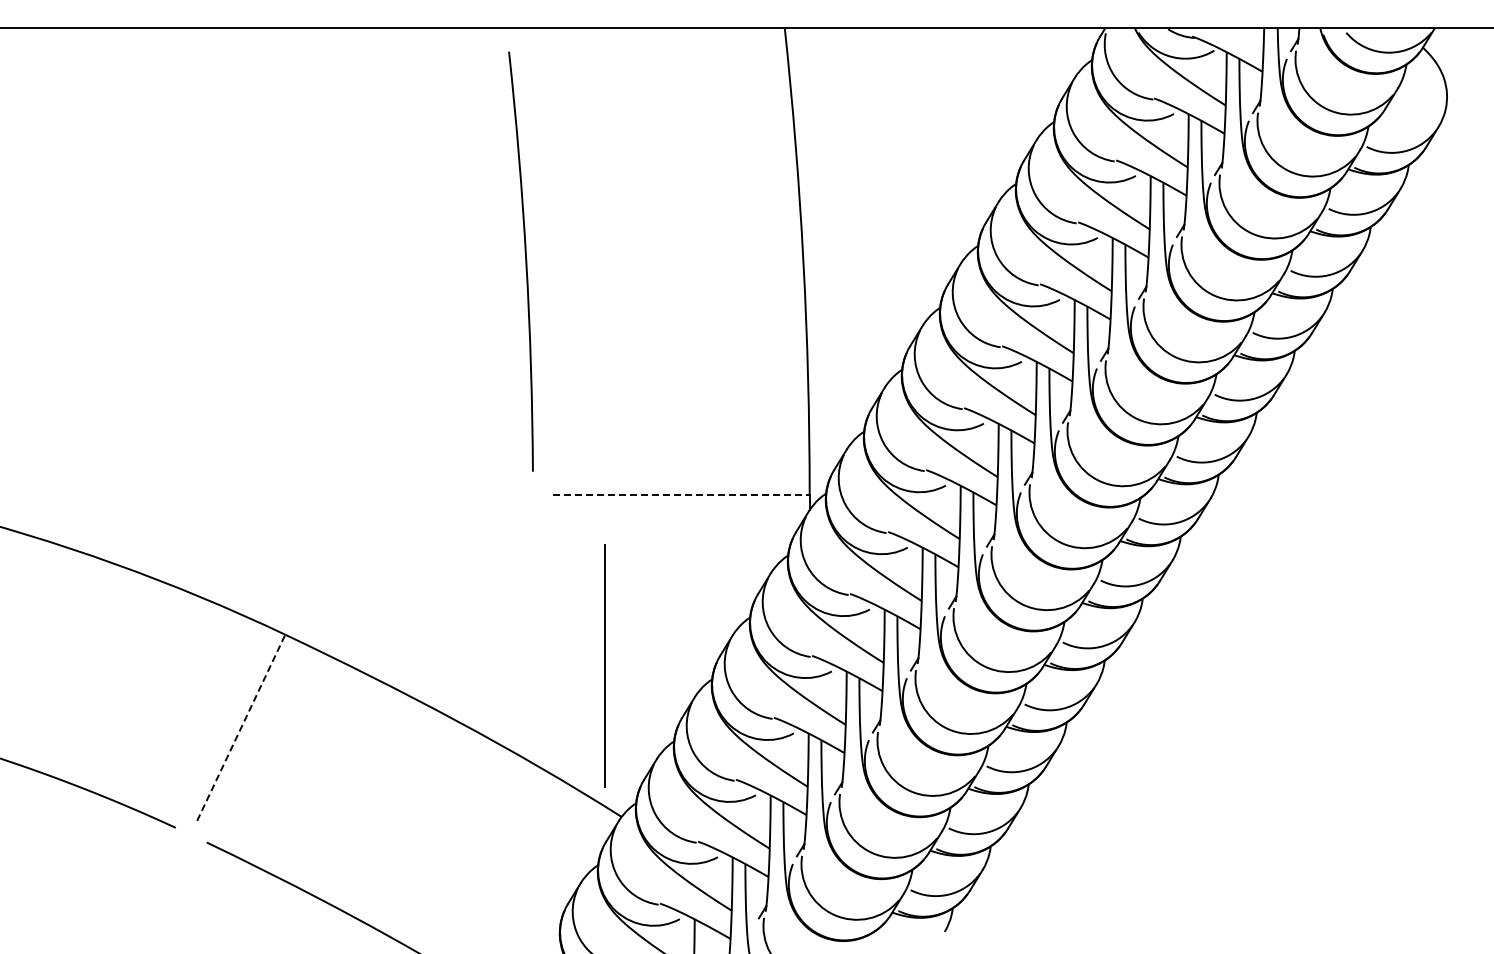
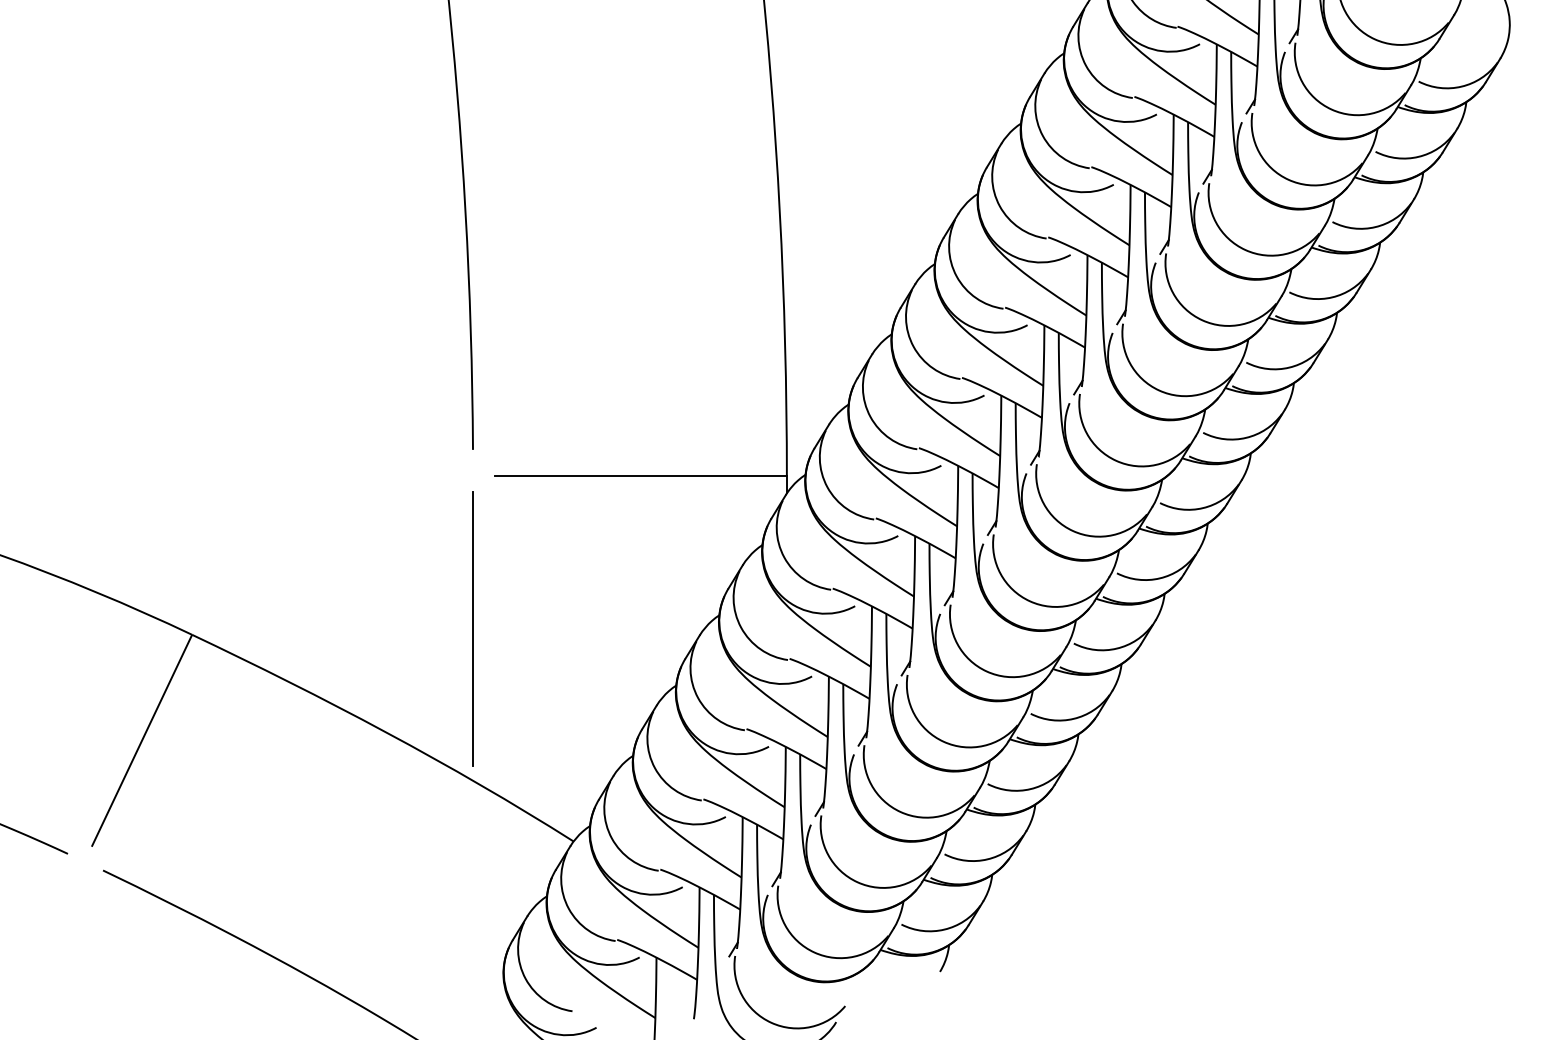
line: (681, 495) -> (641, 476), dashed -> solid
line: (604, 665) -> (472, 627), moved
line: (241, 728) -> (142, 741), dashed -> solid

